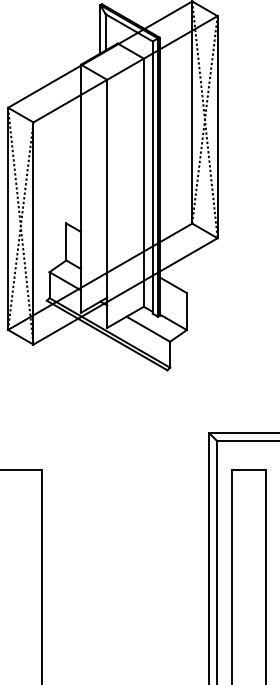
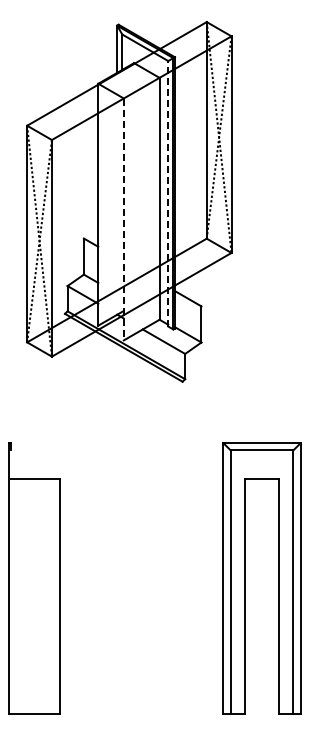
line: (153, 177) -> (168, 193), solid -> dashed
line: (106, 203) -> (123, 219), solid -> dashed

